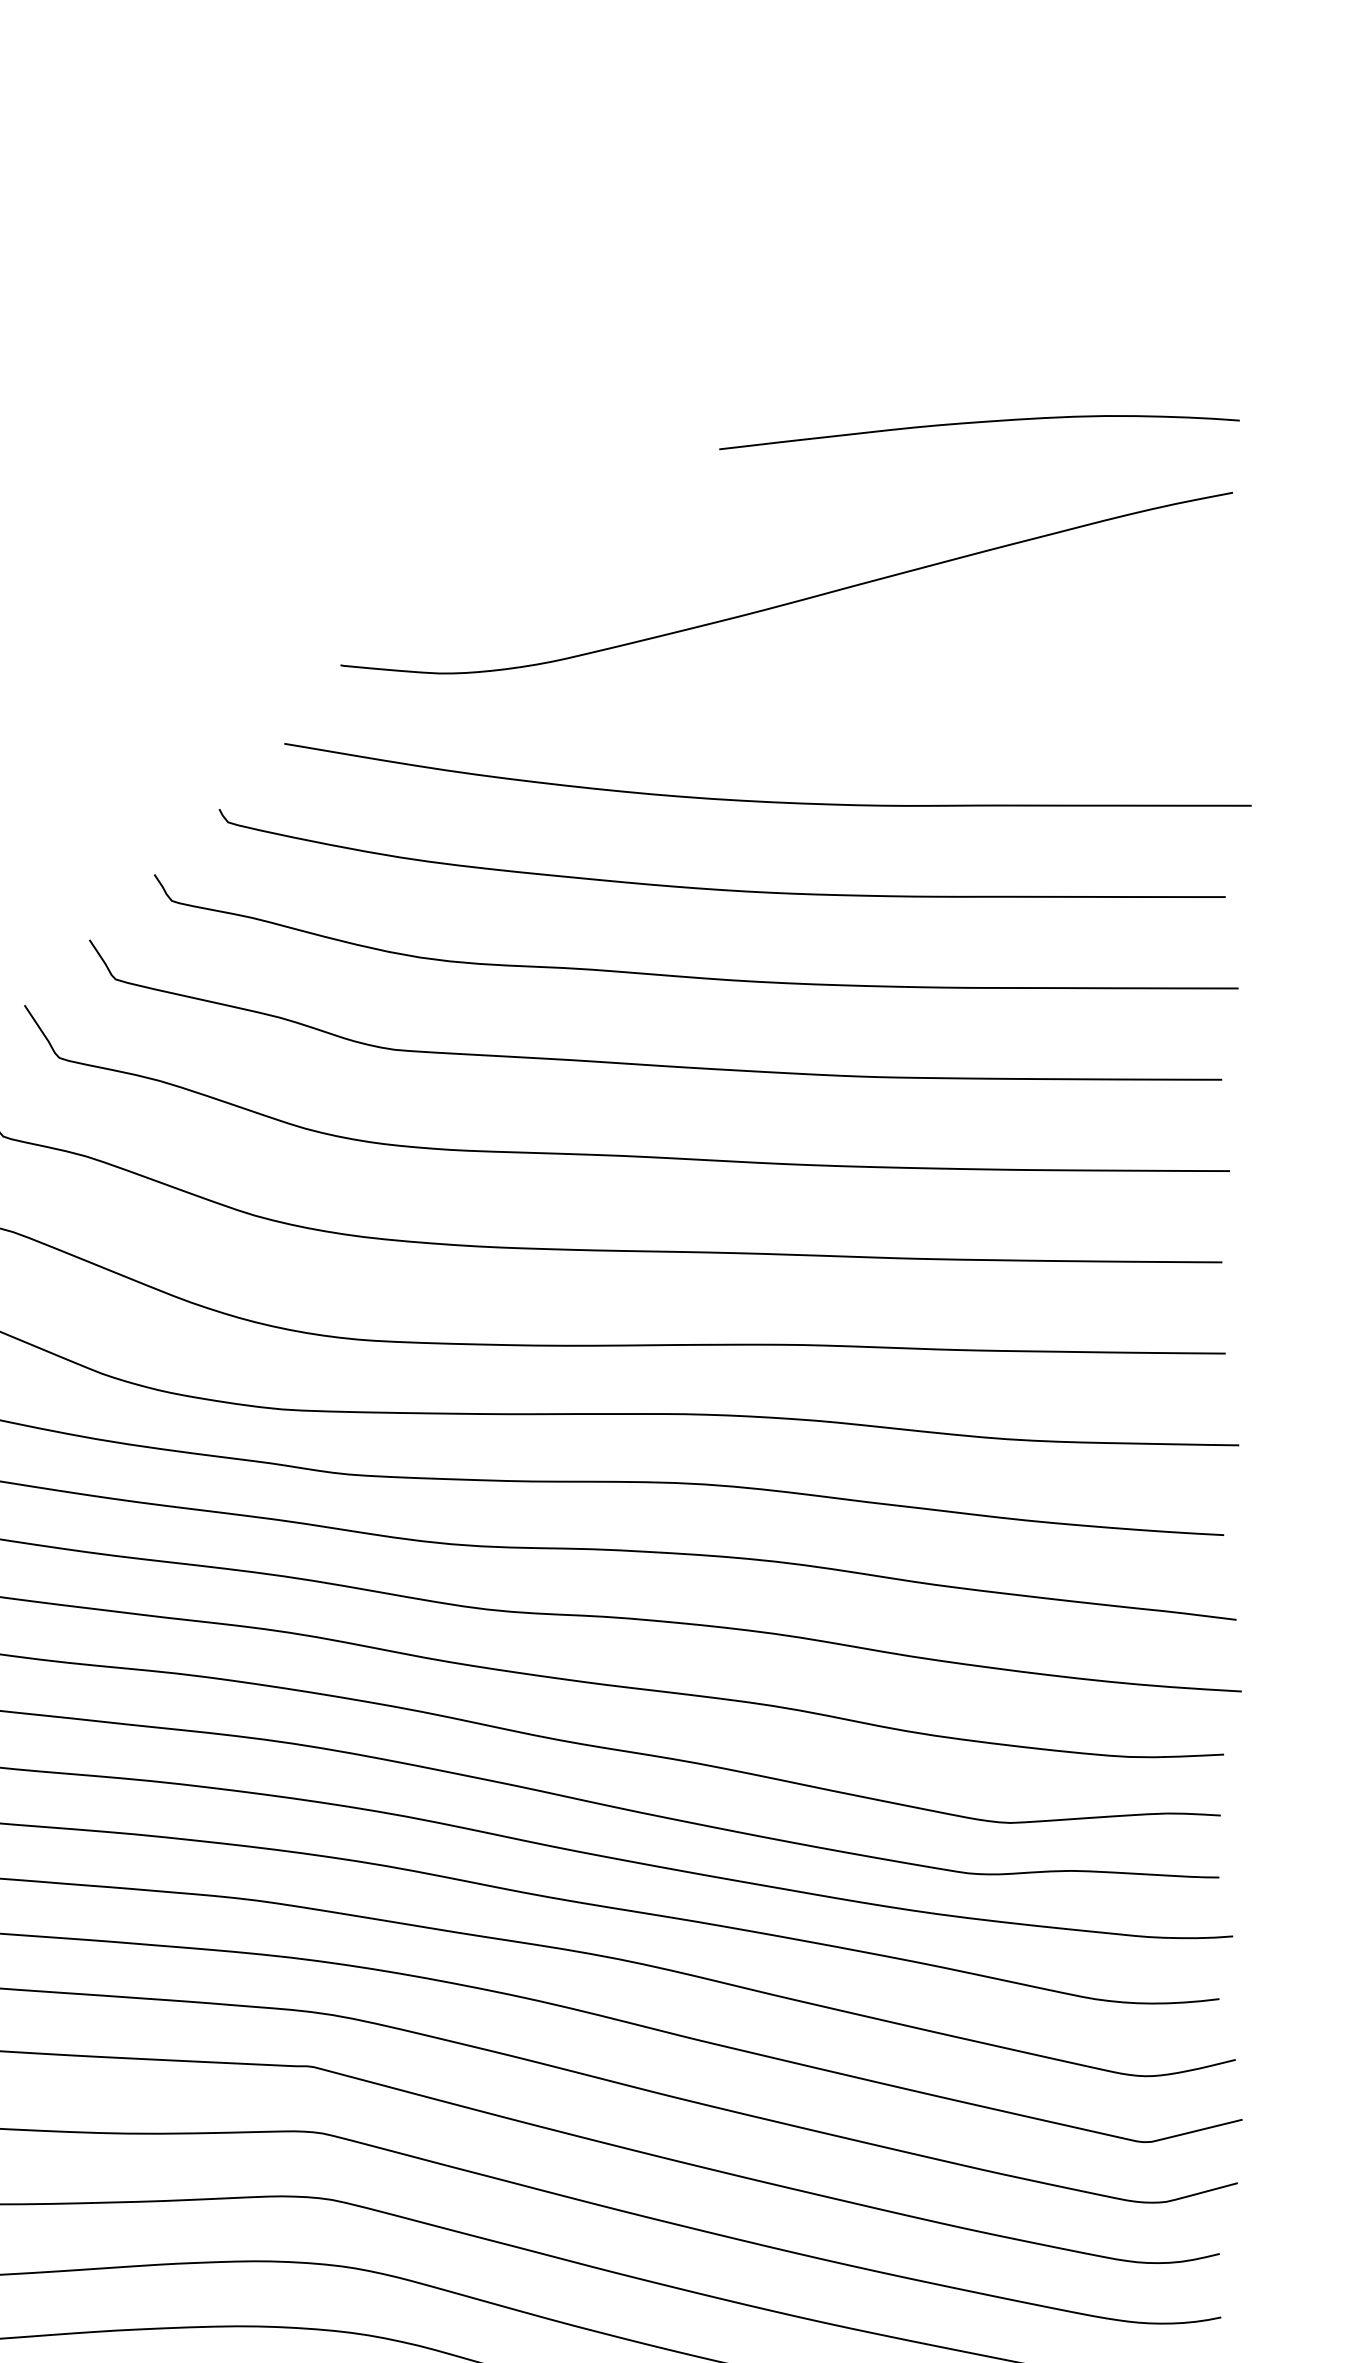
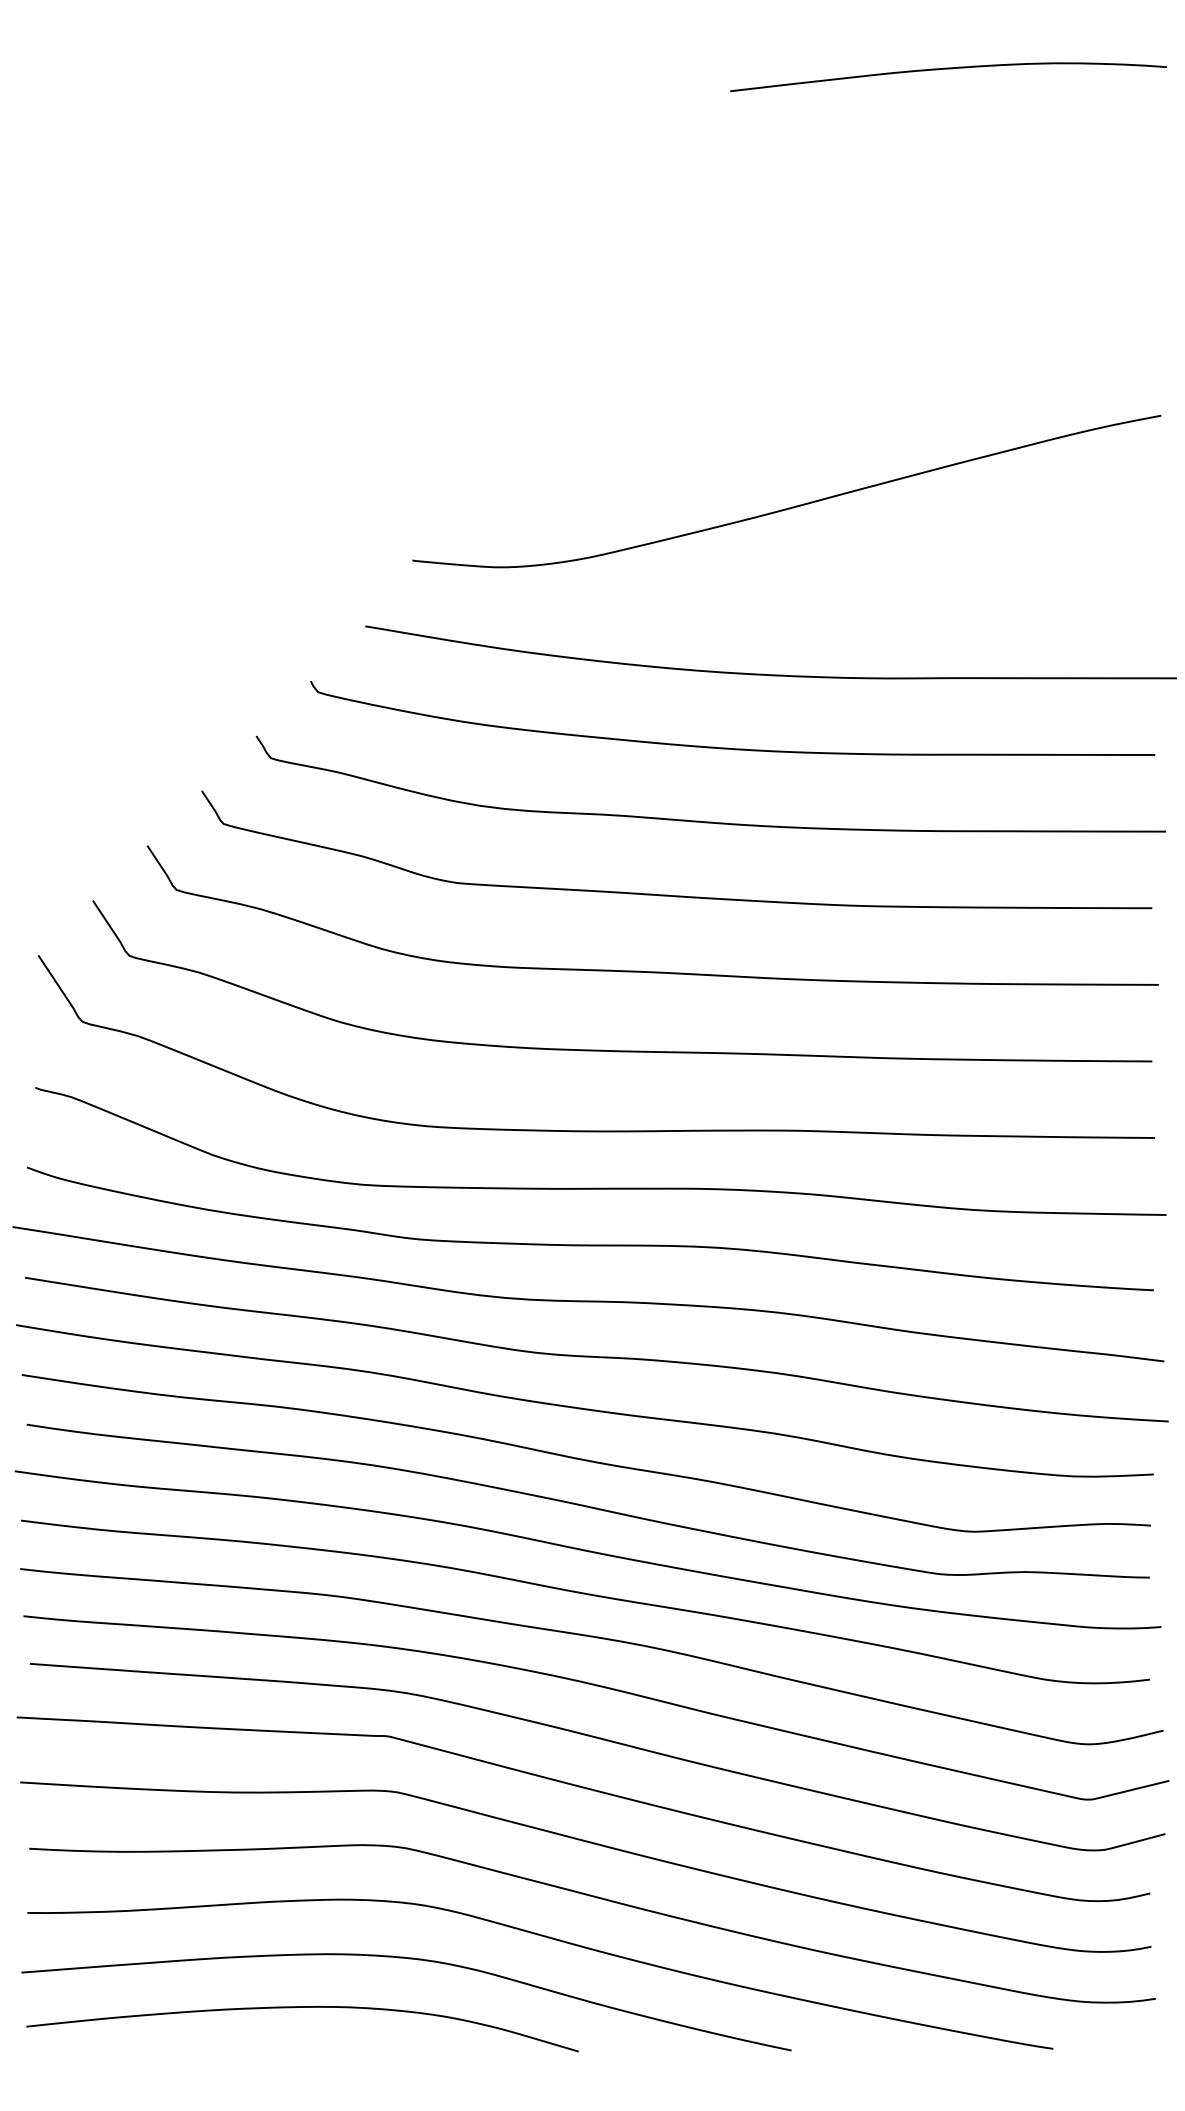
curve: (979, 423) -> (948, 69), moved

